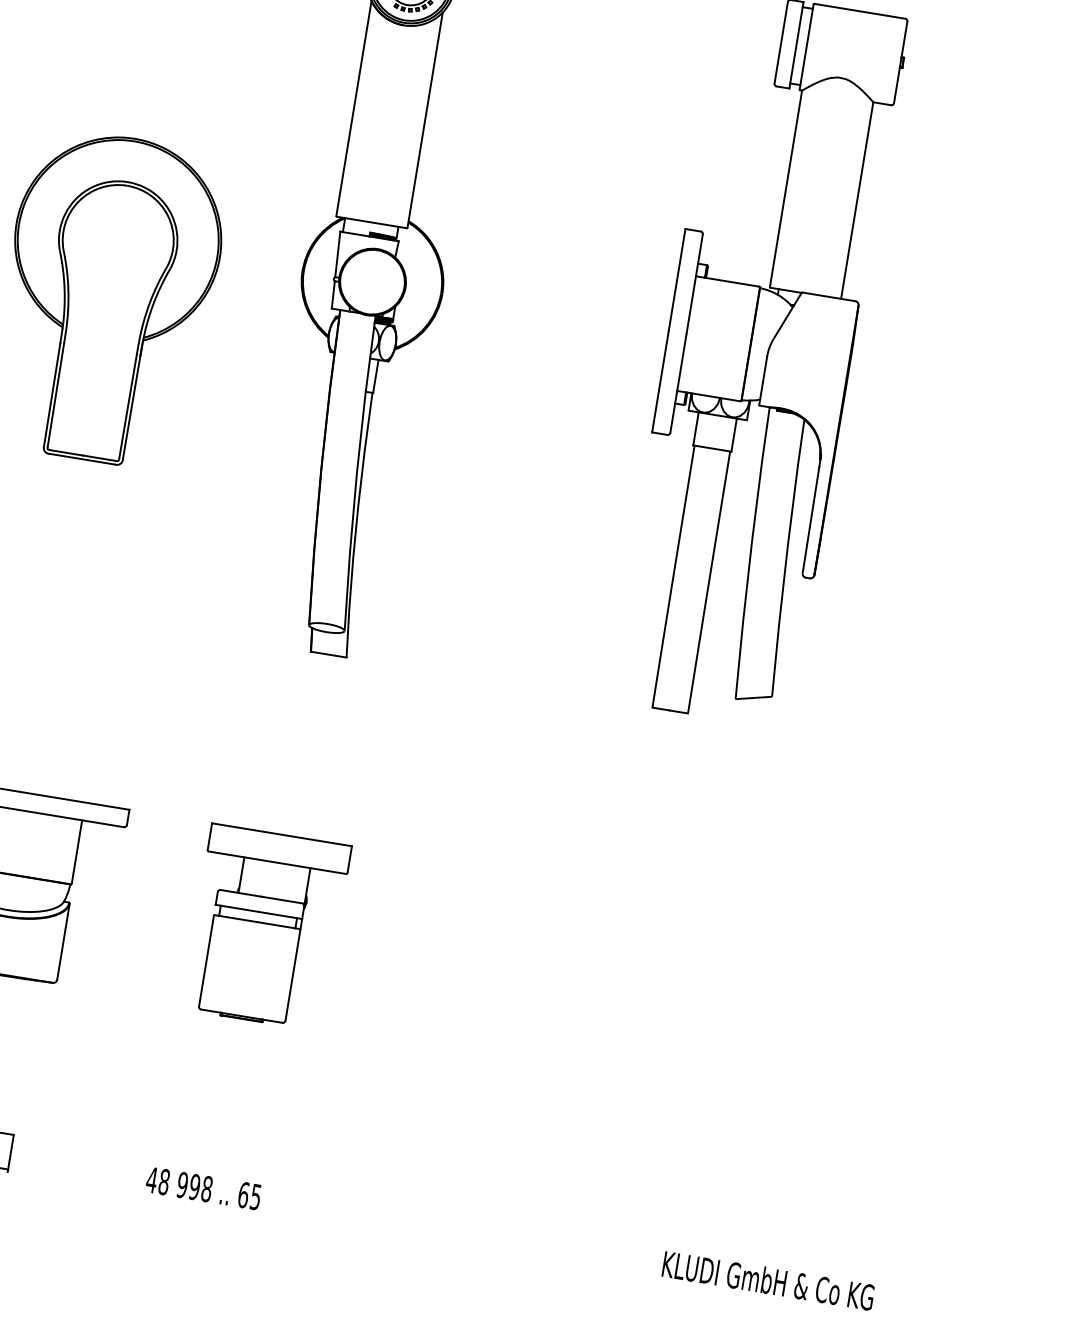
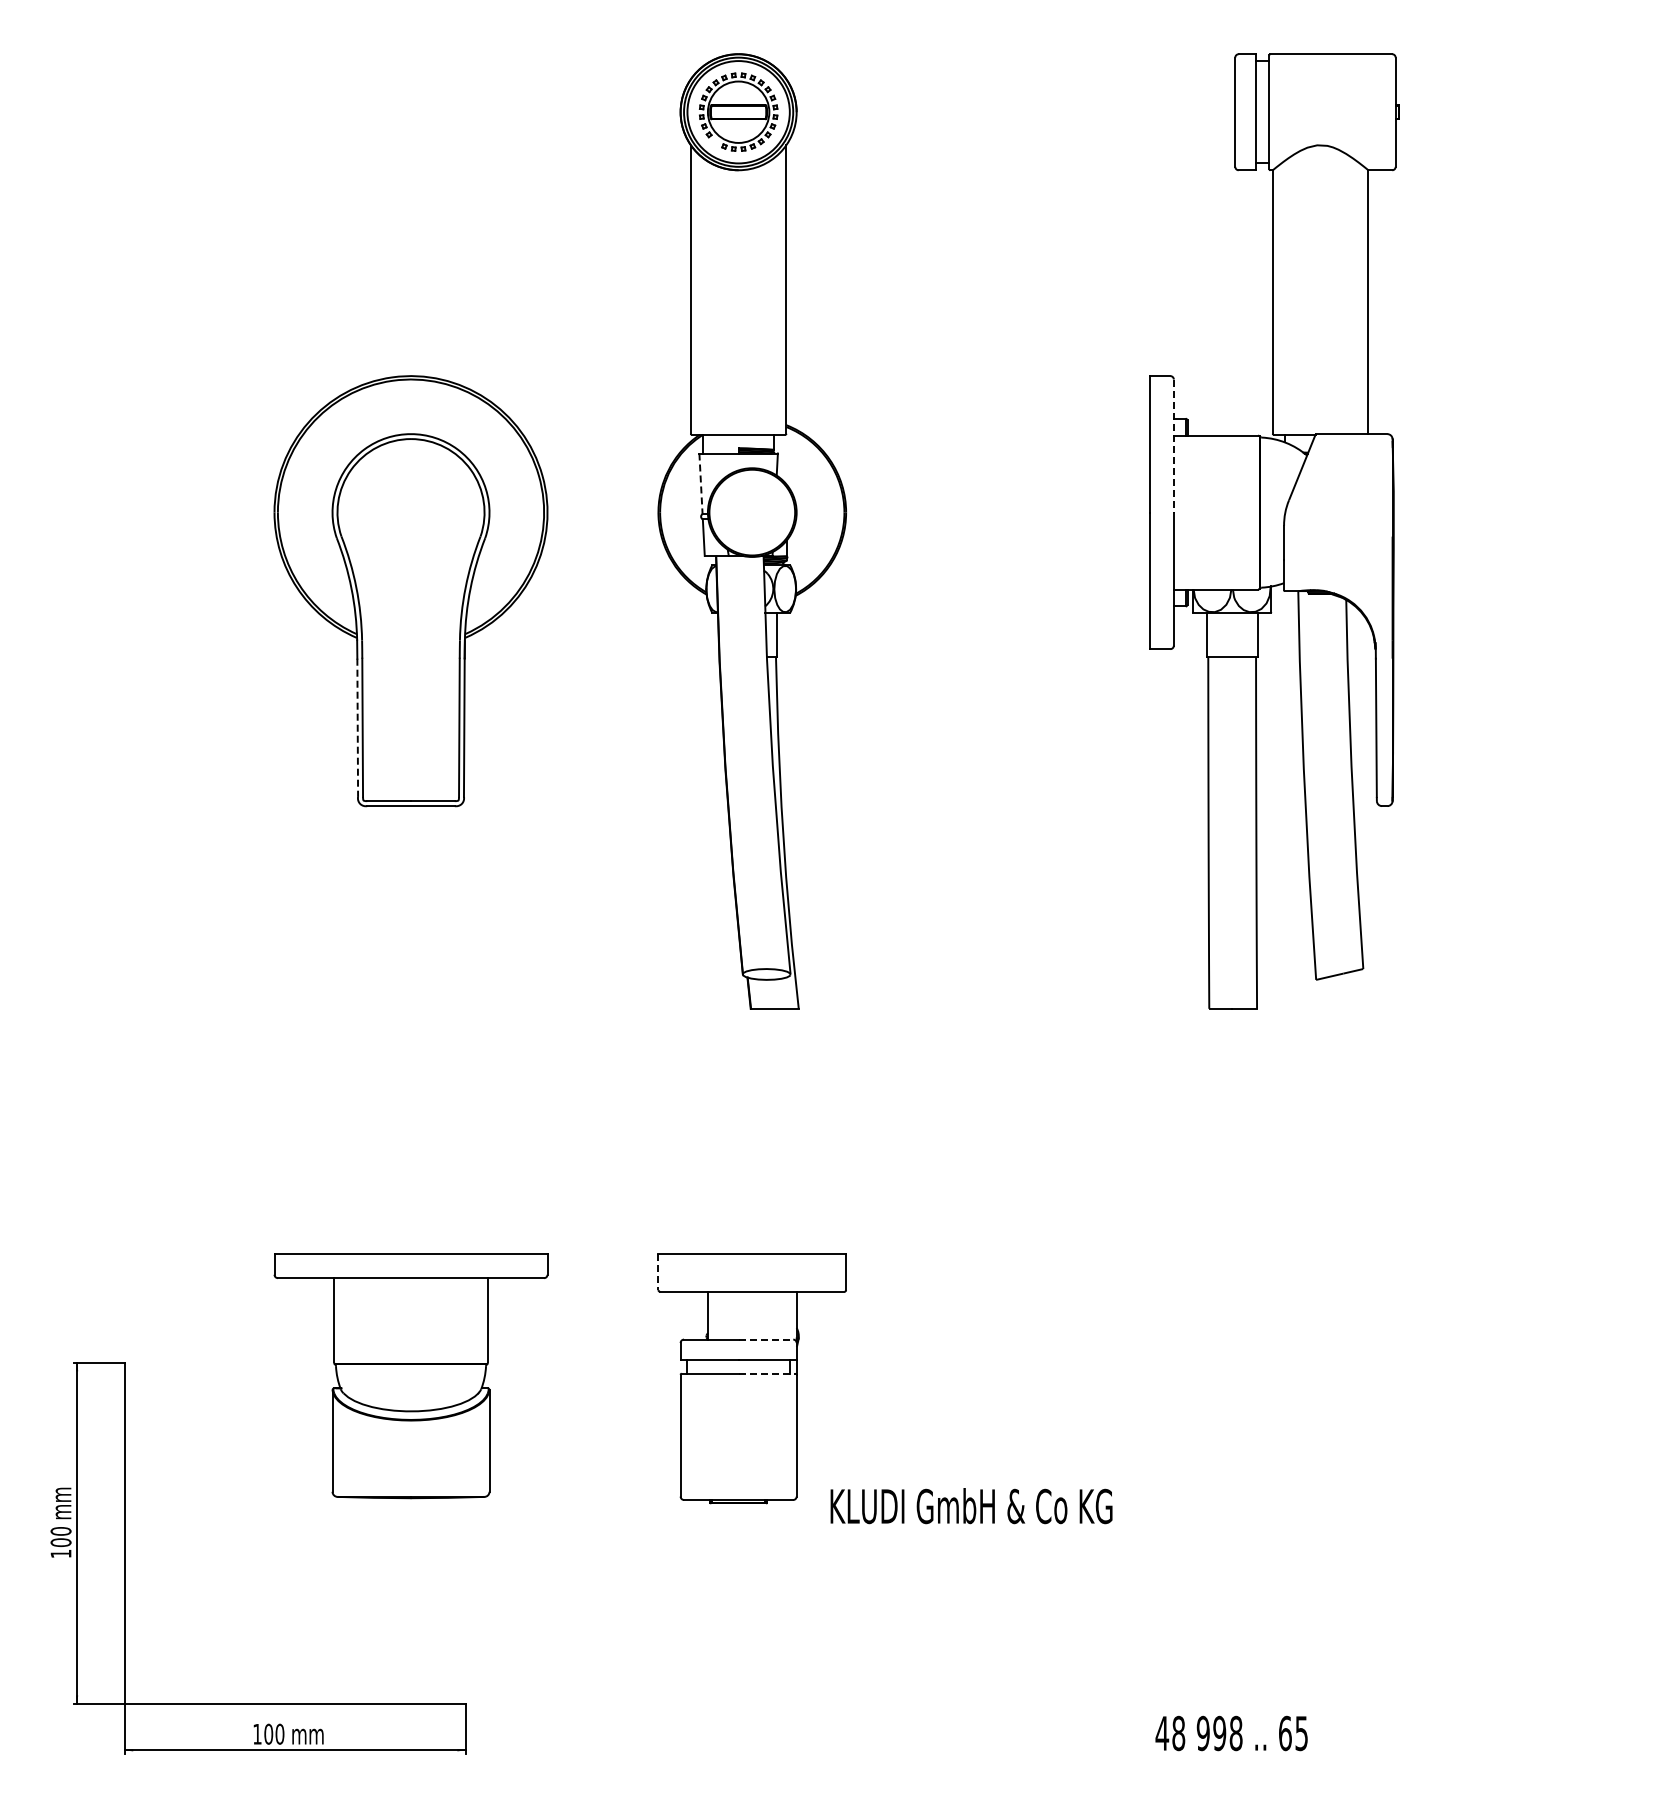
line: (338, 255) -> (701, 484), solid -> dashed
line: (694, 284) -> (1173, 446), solid -> dashed
line: (52, 394) -> (357, 728), solid -> dashed
line: (209, 836) -> (658, 1272), solid -> dashed
line: (282, 900) -> (766, 1339), solid -> dashed
line: (278, 925) -> (767, 1373), solid -> dashed
text: (203, 1188) -> (1231, 1733), moved
text: (768, 1281) -> (971, 1506), moved

